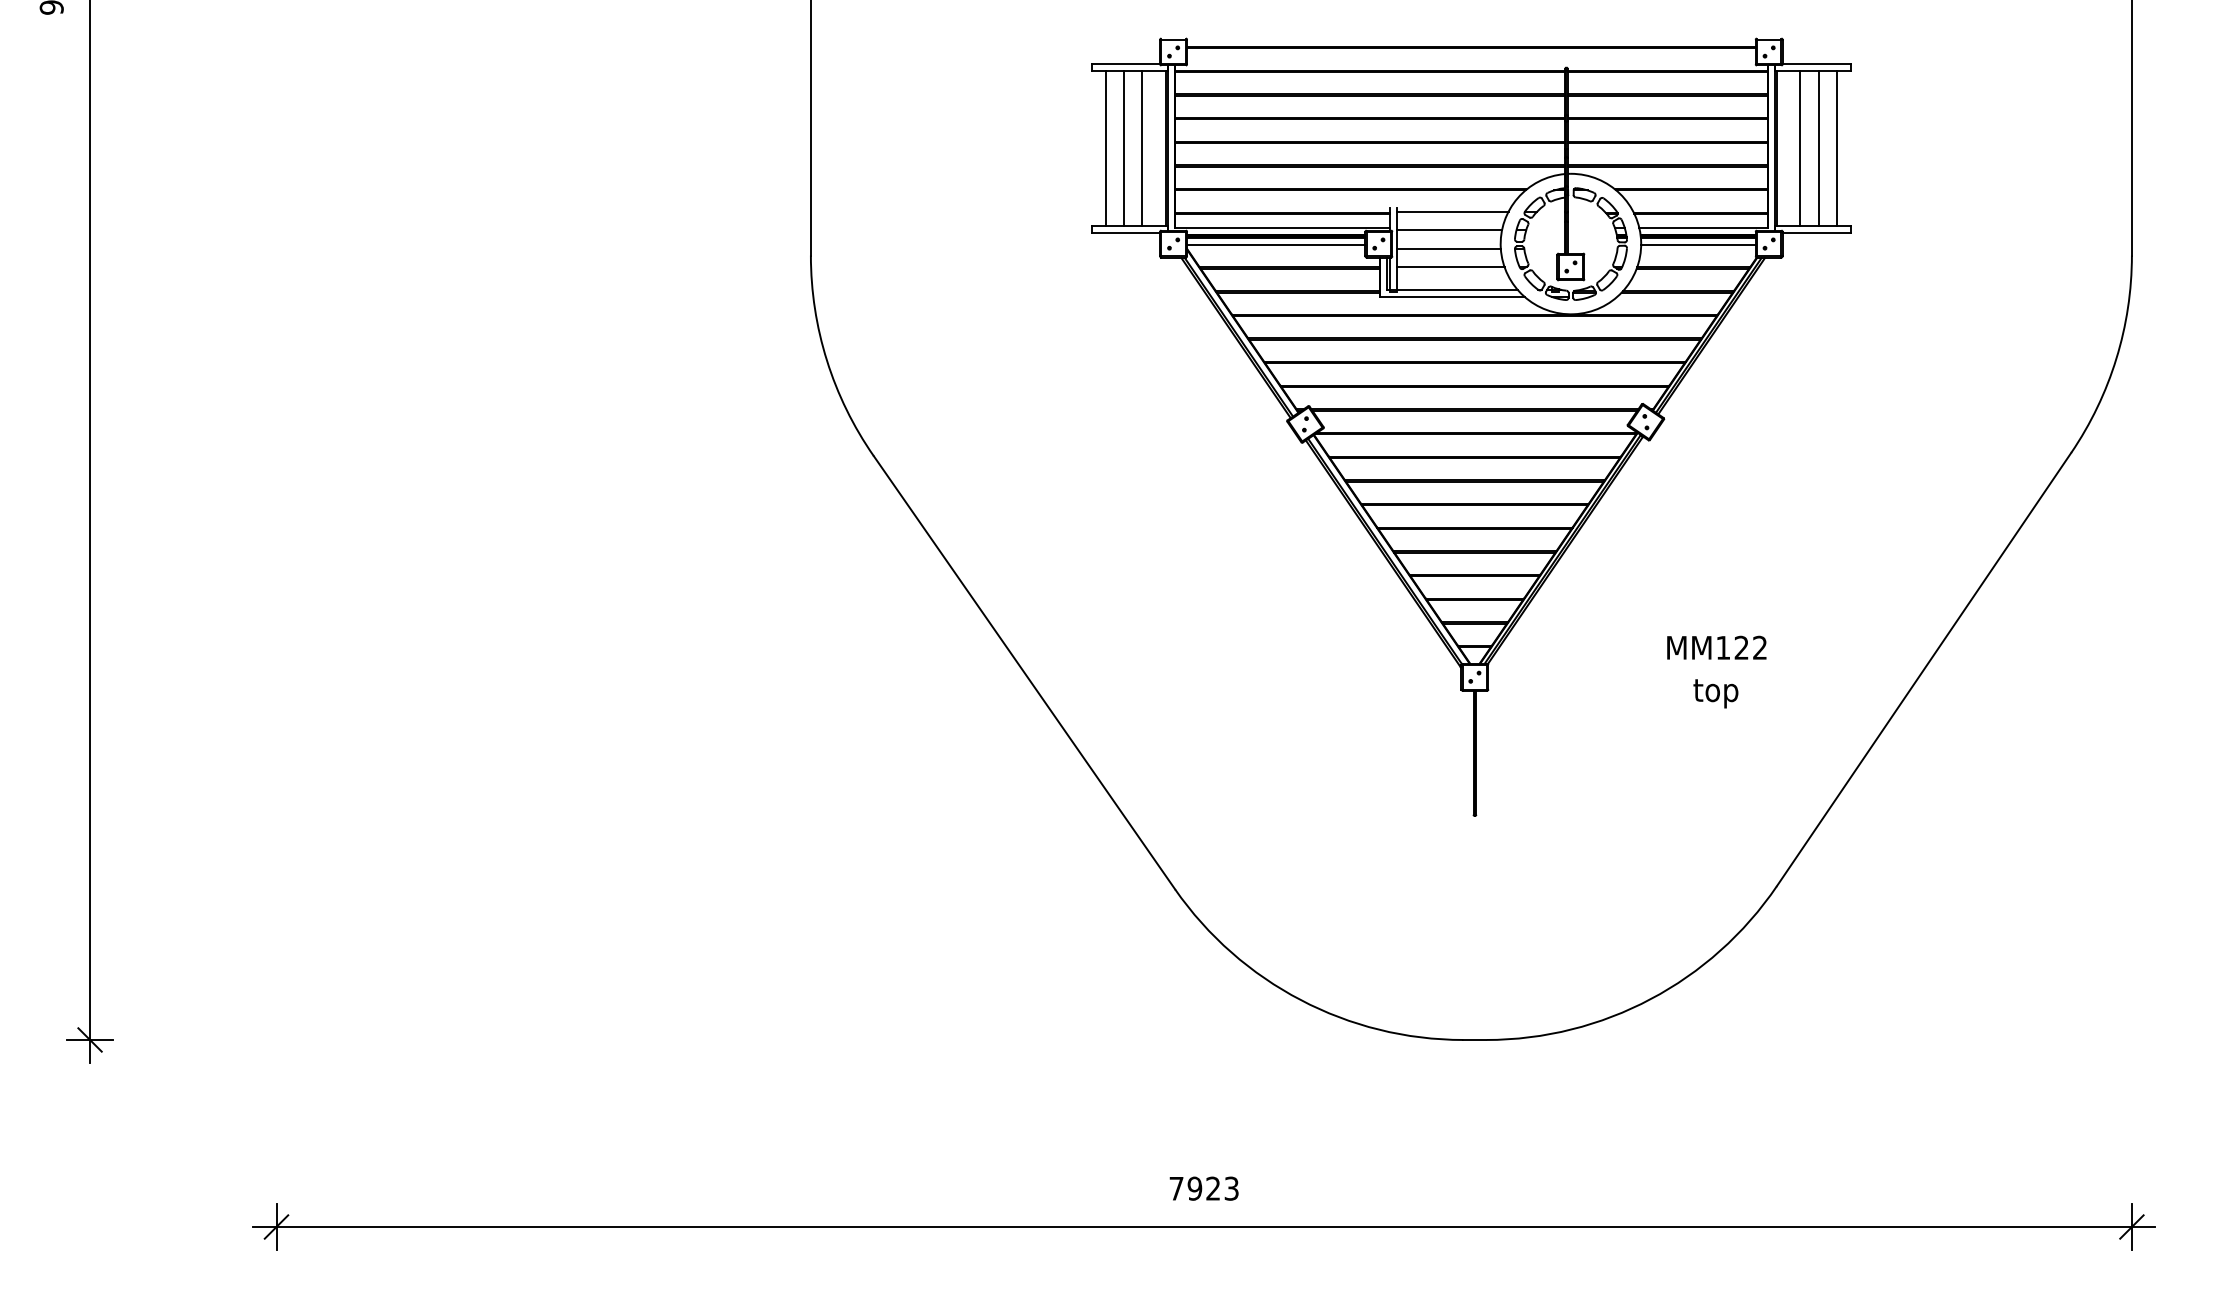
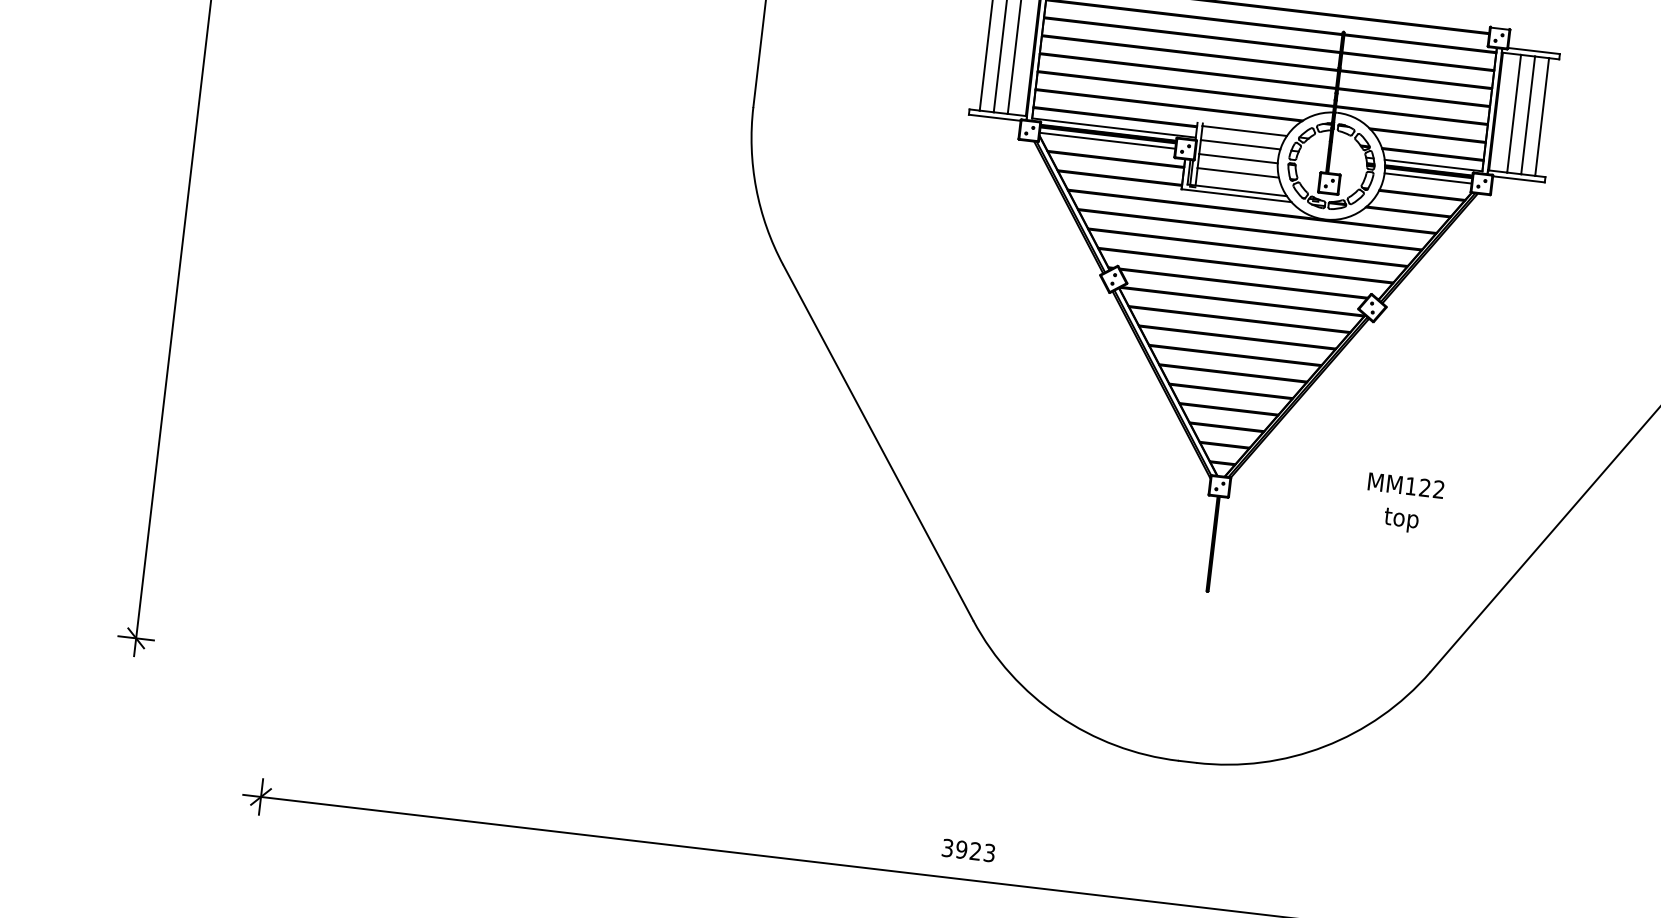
text: (1176, 1188) -> (947, 847), 7923 -> 3923

